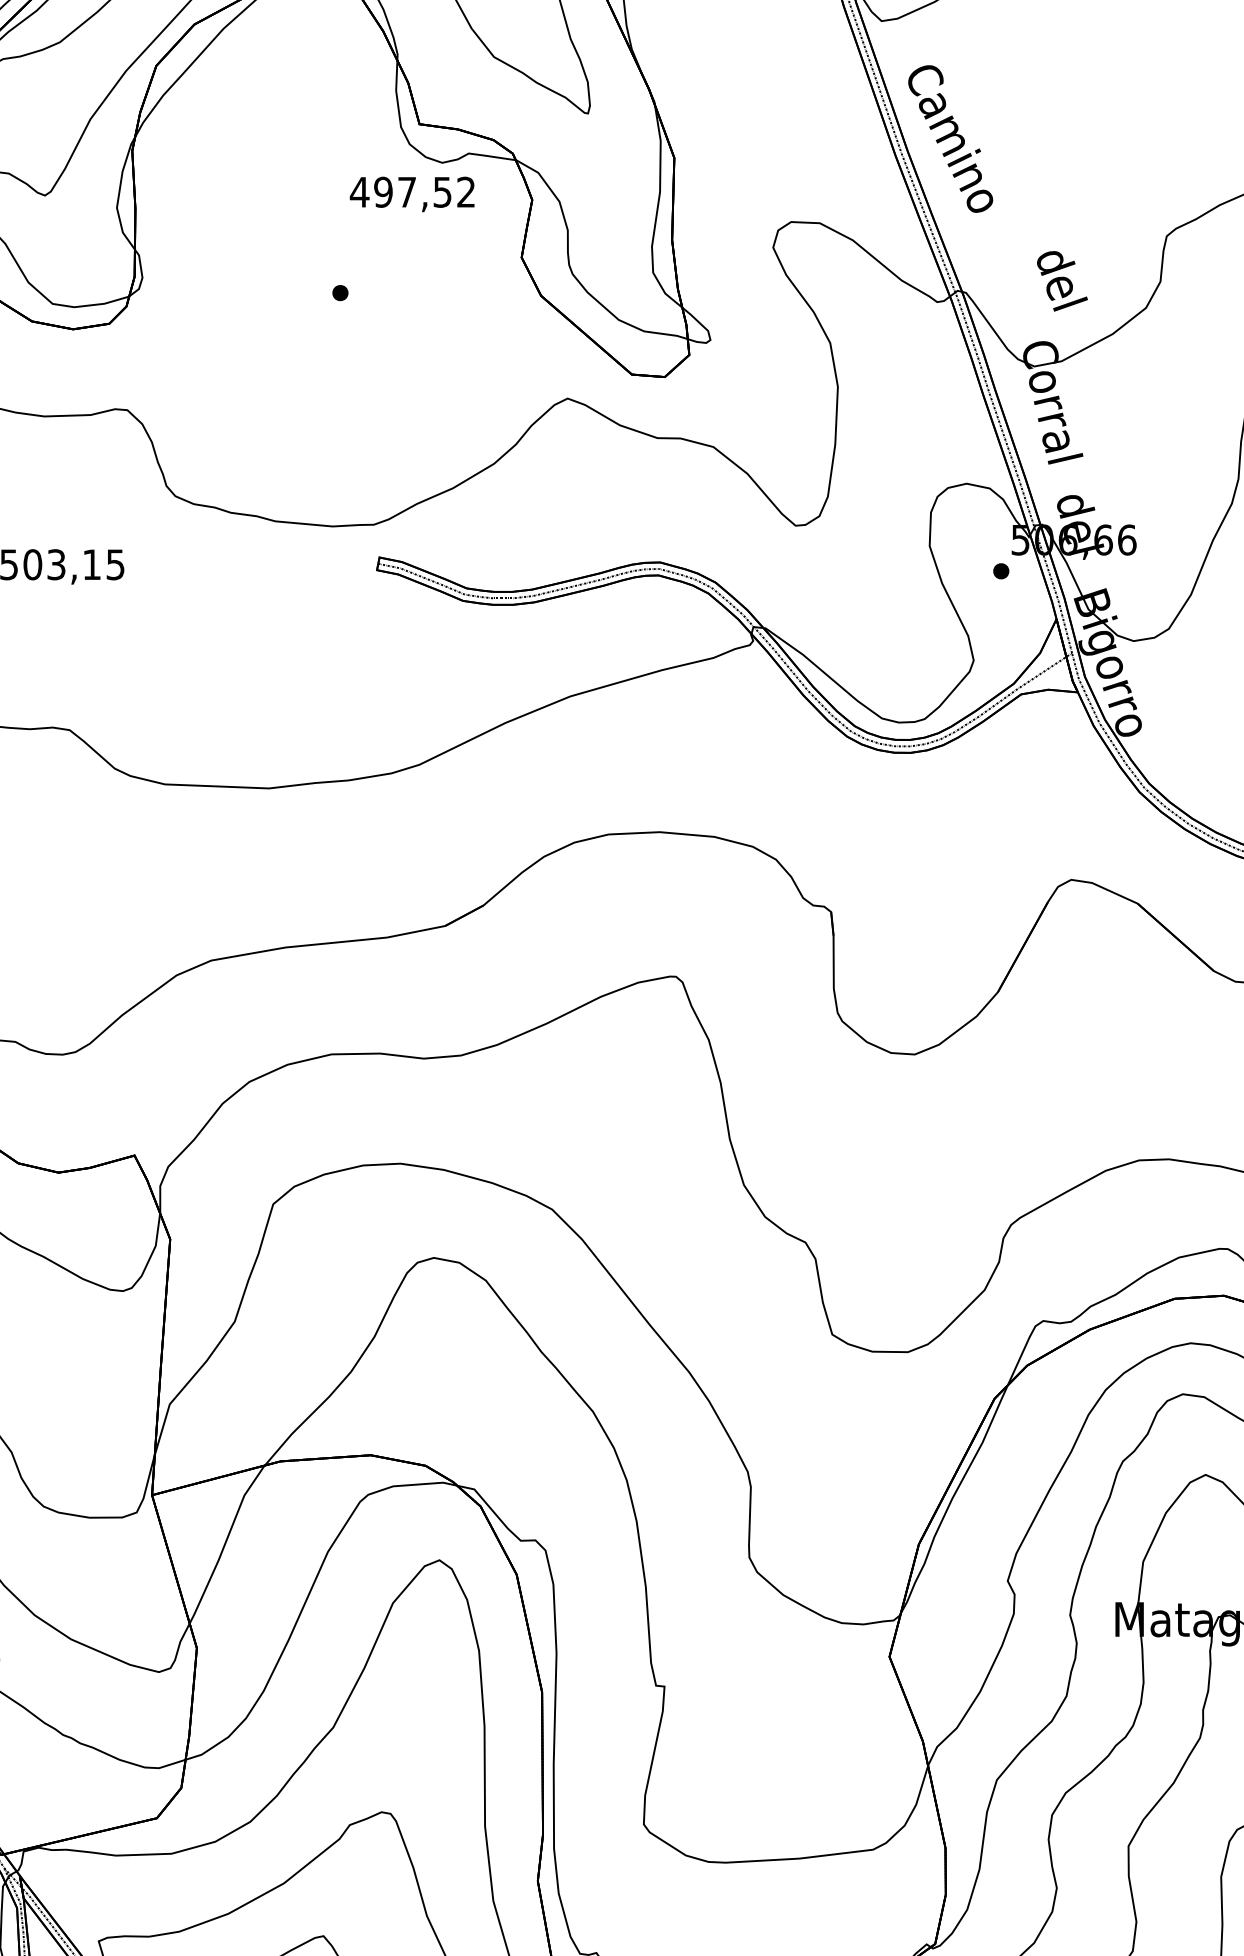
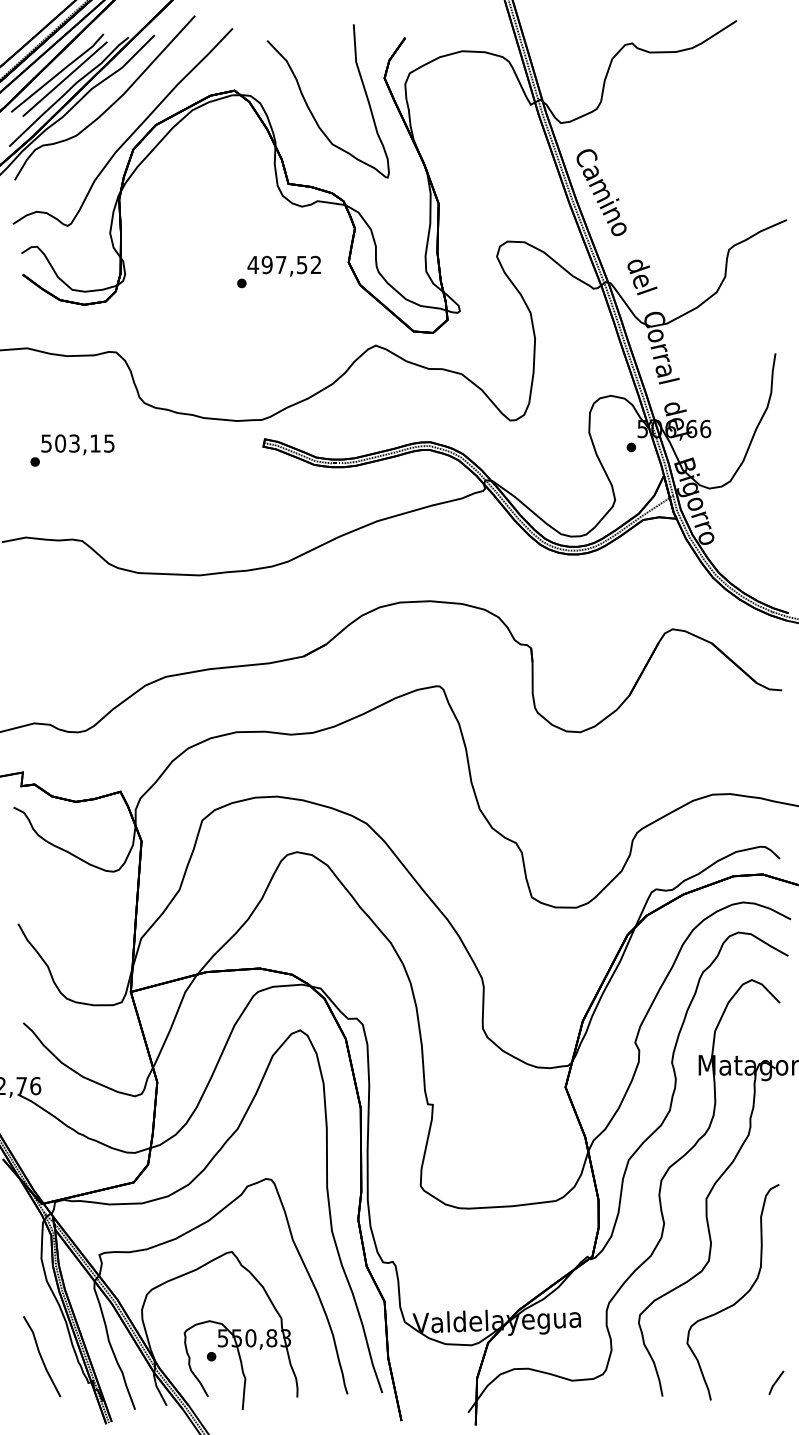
text: (411, 193) -> (283, 265), moved
text: (1062, 281) -> (642, 277), moved

